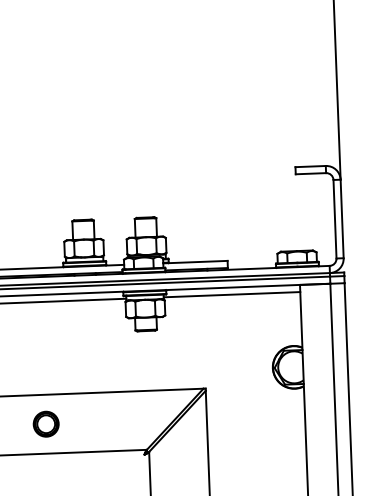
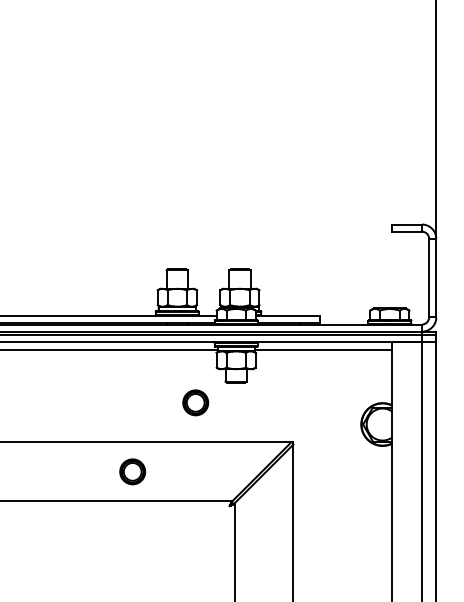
part: (106, 352) -> (195, 402), added

